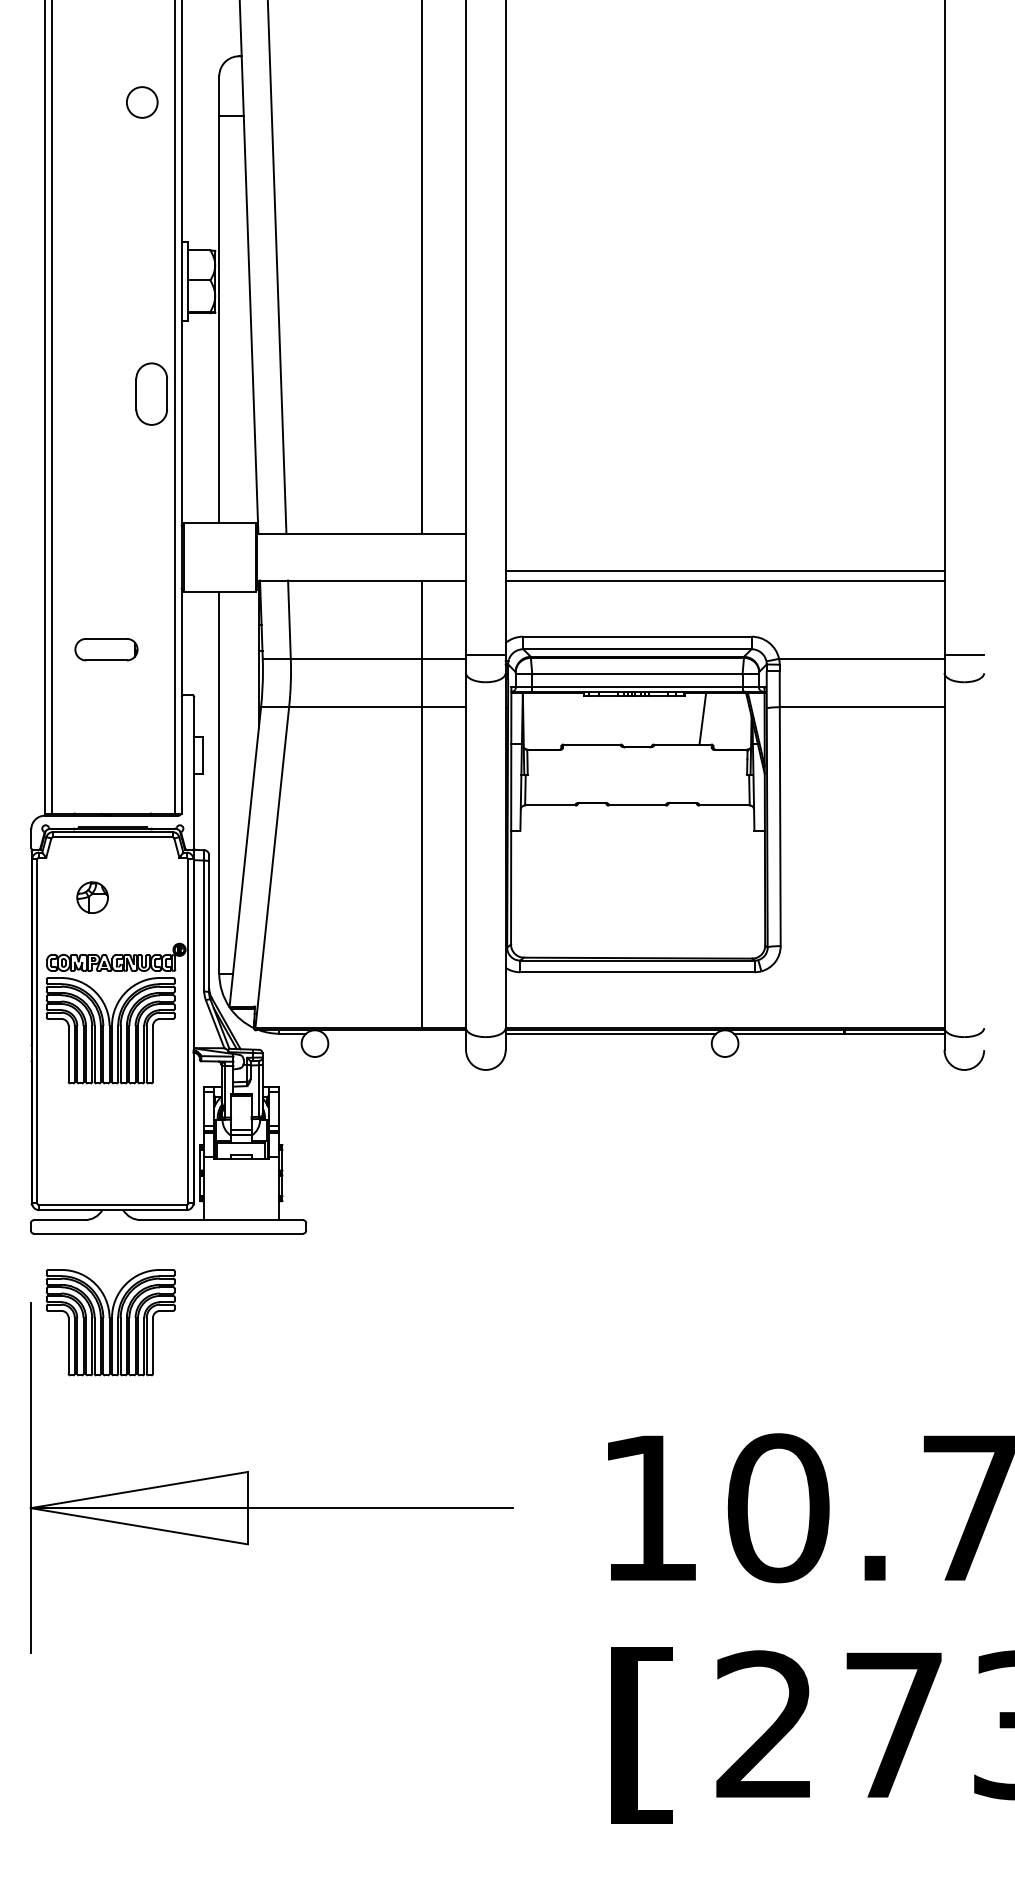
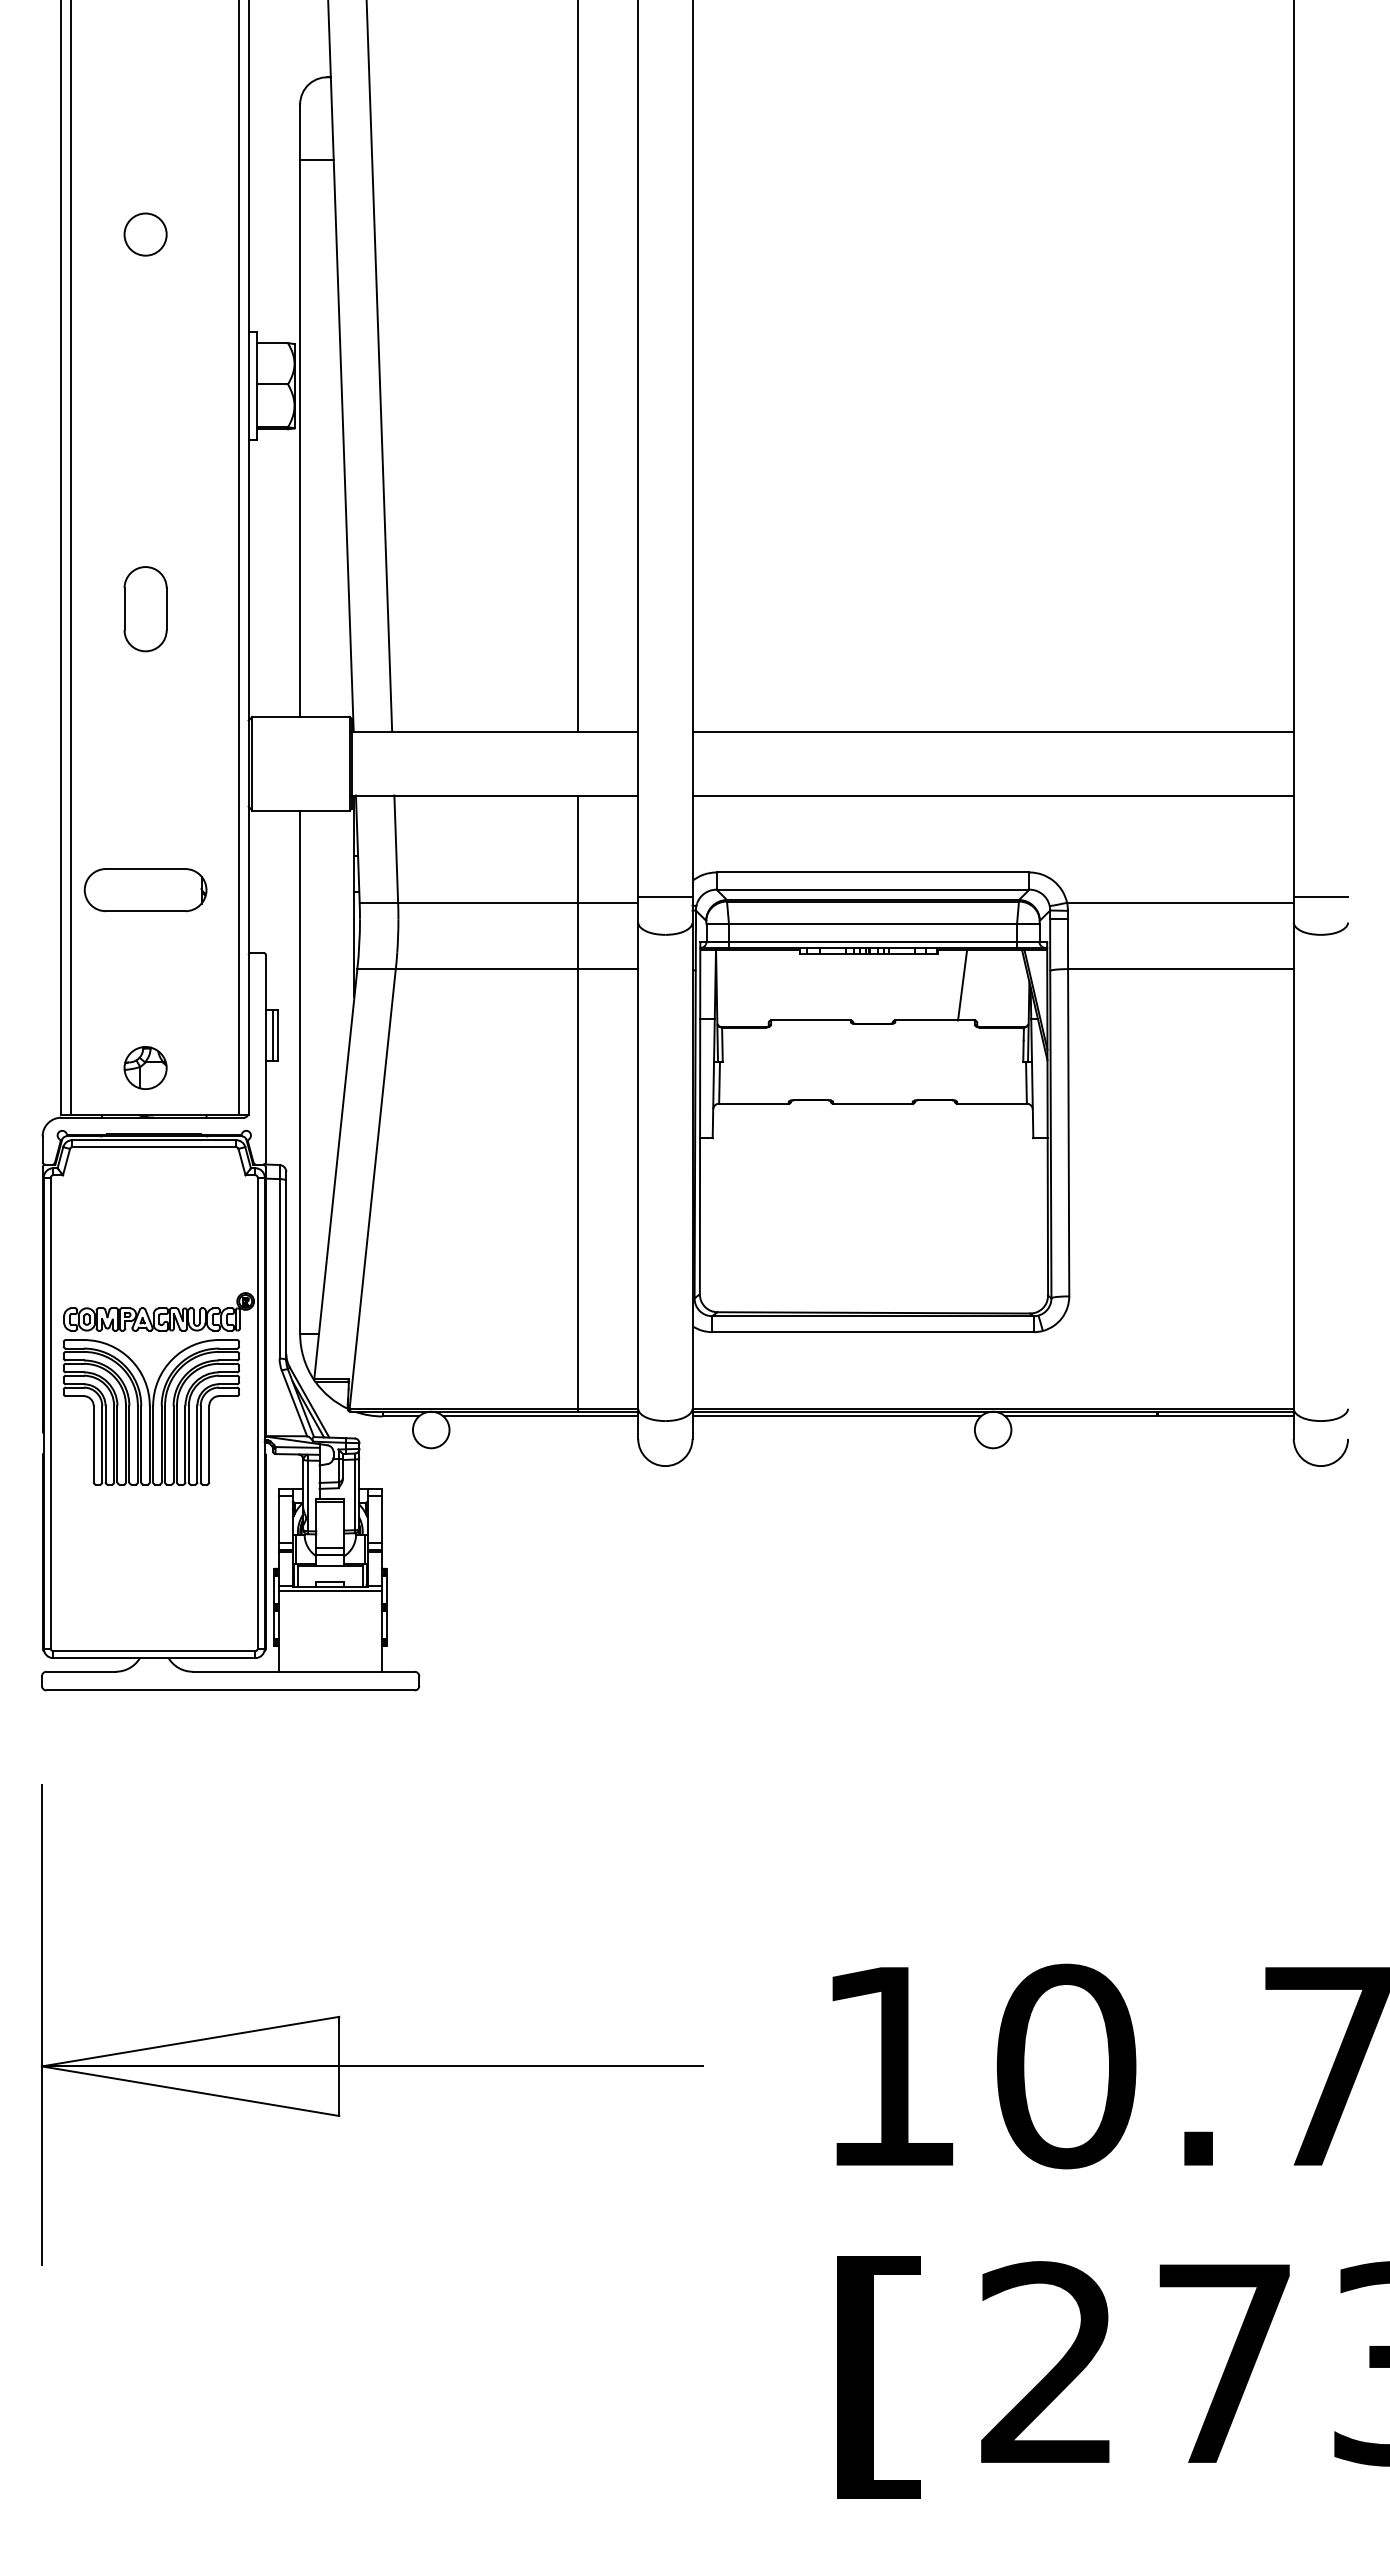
circle: (142, 102) -> (145, 234), moved
part: (151, 394) -> (145, 609), moved
line: (724, 570) -> (992, 731), moved
part: (106, 649) -> (145, 890), size x1.43
line: (199, 755) -> (273, 1035), added
part: (92, 897) -> (145, 1067), moved
line: (394, 1033) -> (540, 1416), added
line: (240, 1161) -> (329, 1591), added
part: (110, 1322) -> (151, 1812), removed

